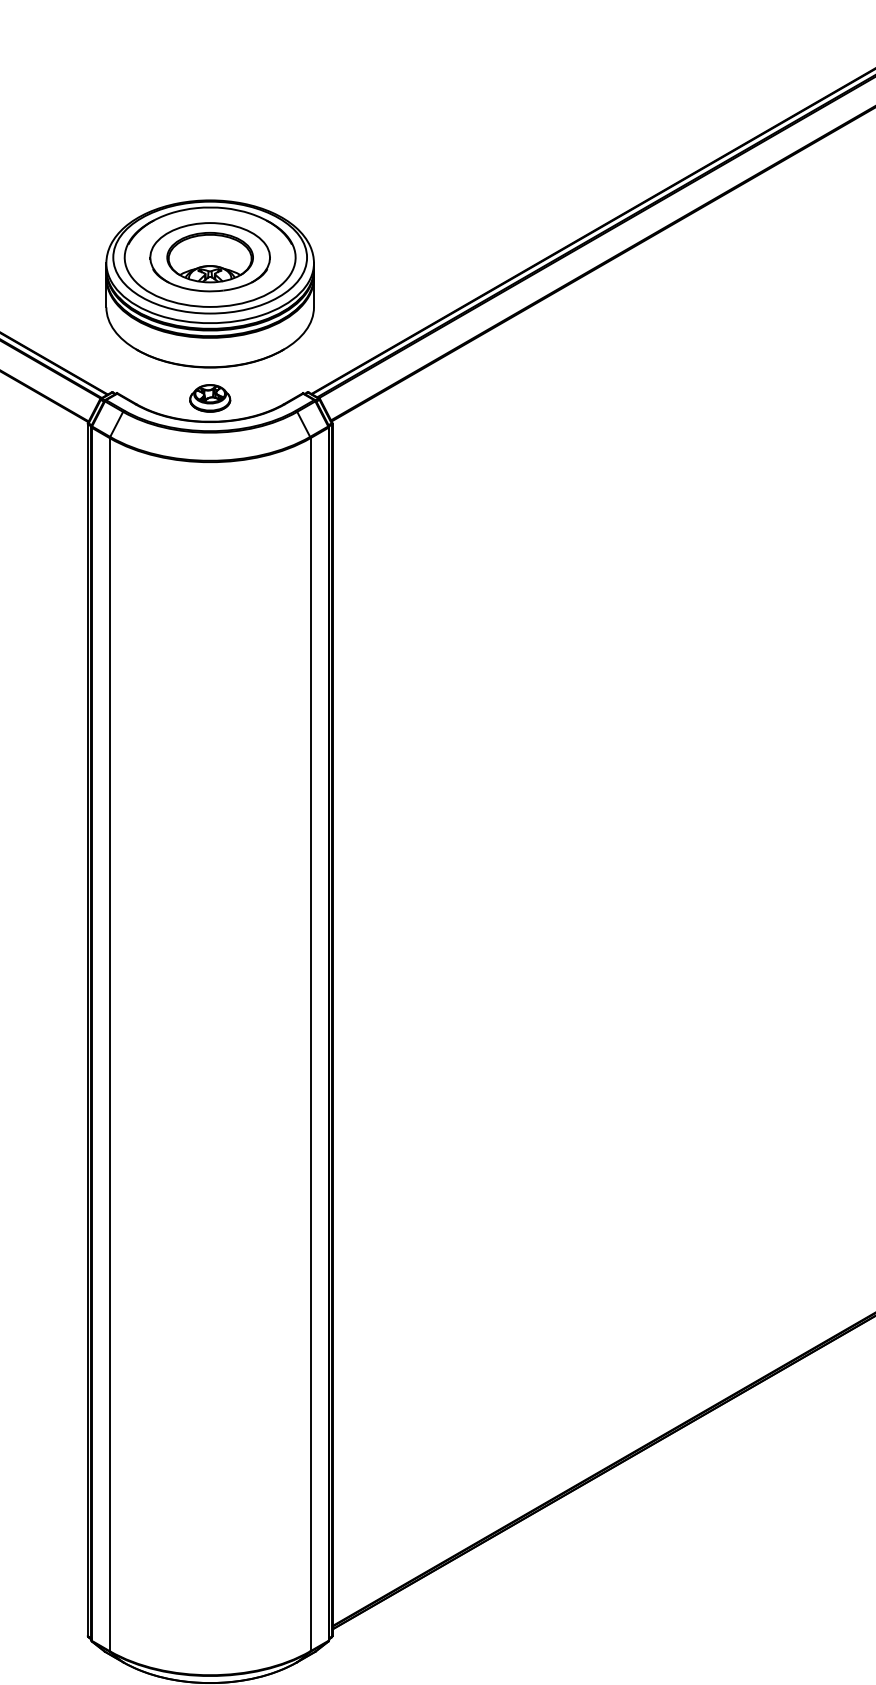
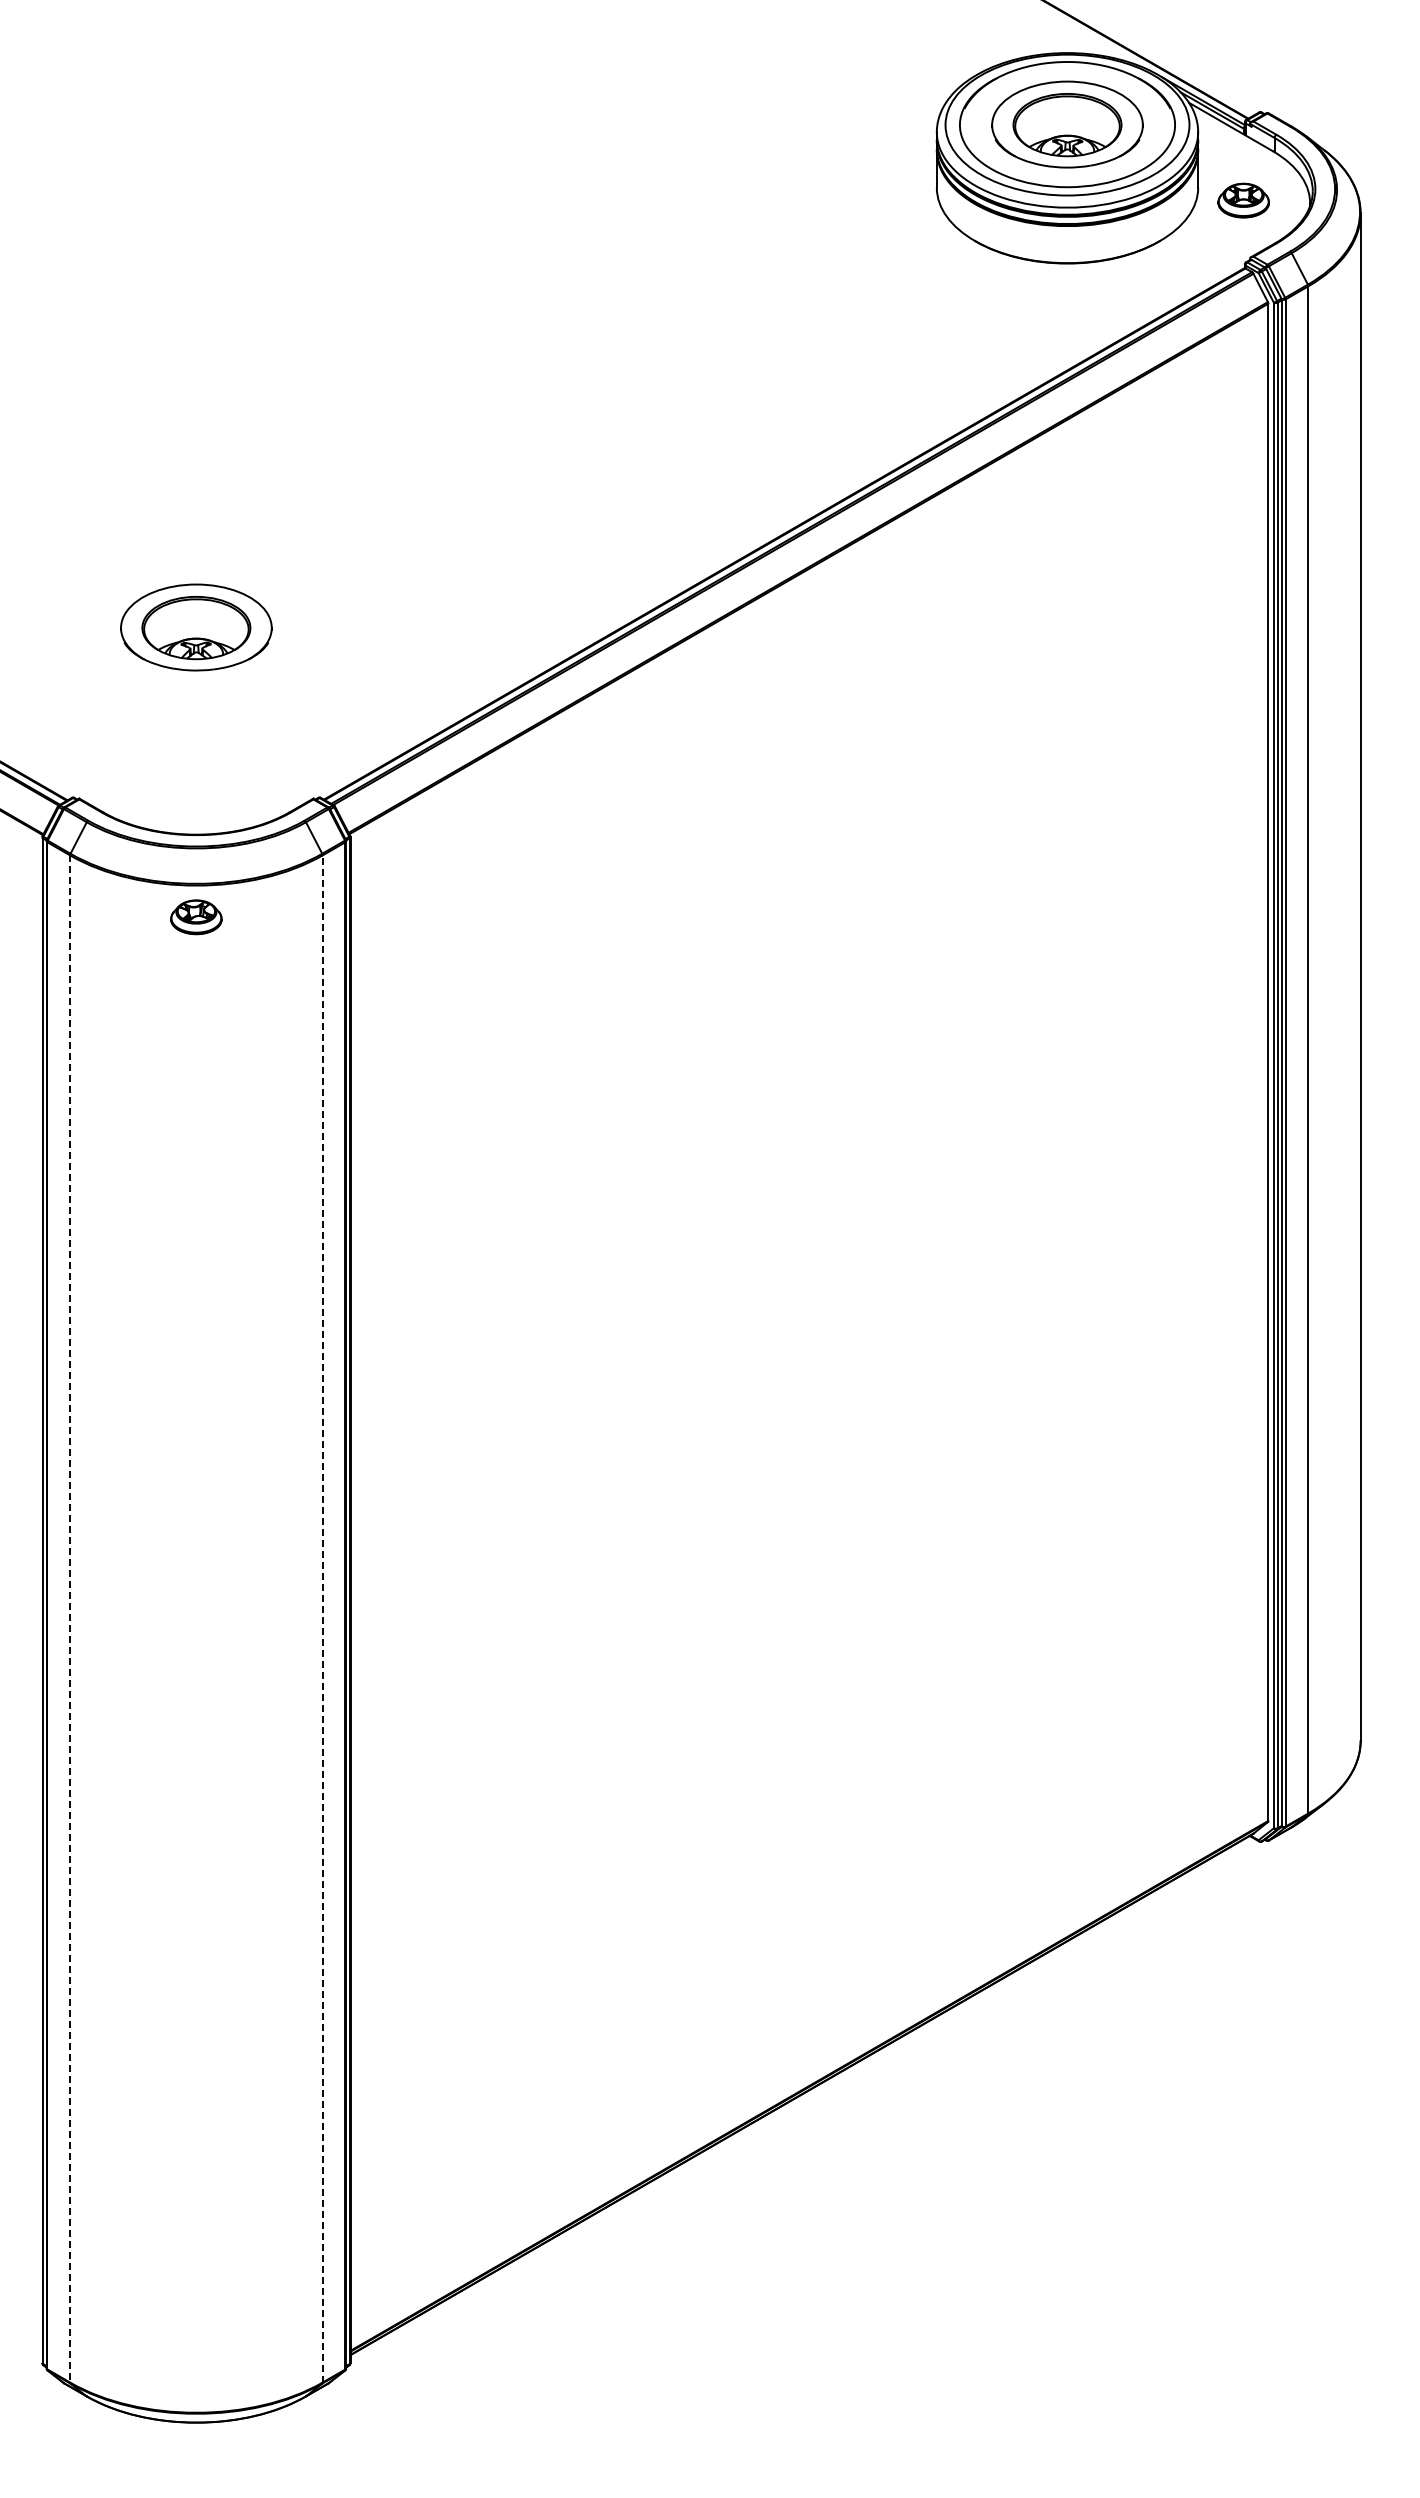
part: (209, 284) -> (195, 661), removed
part: (210, 398) -> (196, 917), moved
line: (110, 1044) -> (70, 1618), solid -> dashed
line: (310, 1044) -> (322, 1618), solid -> dashed

